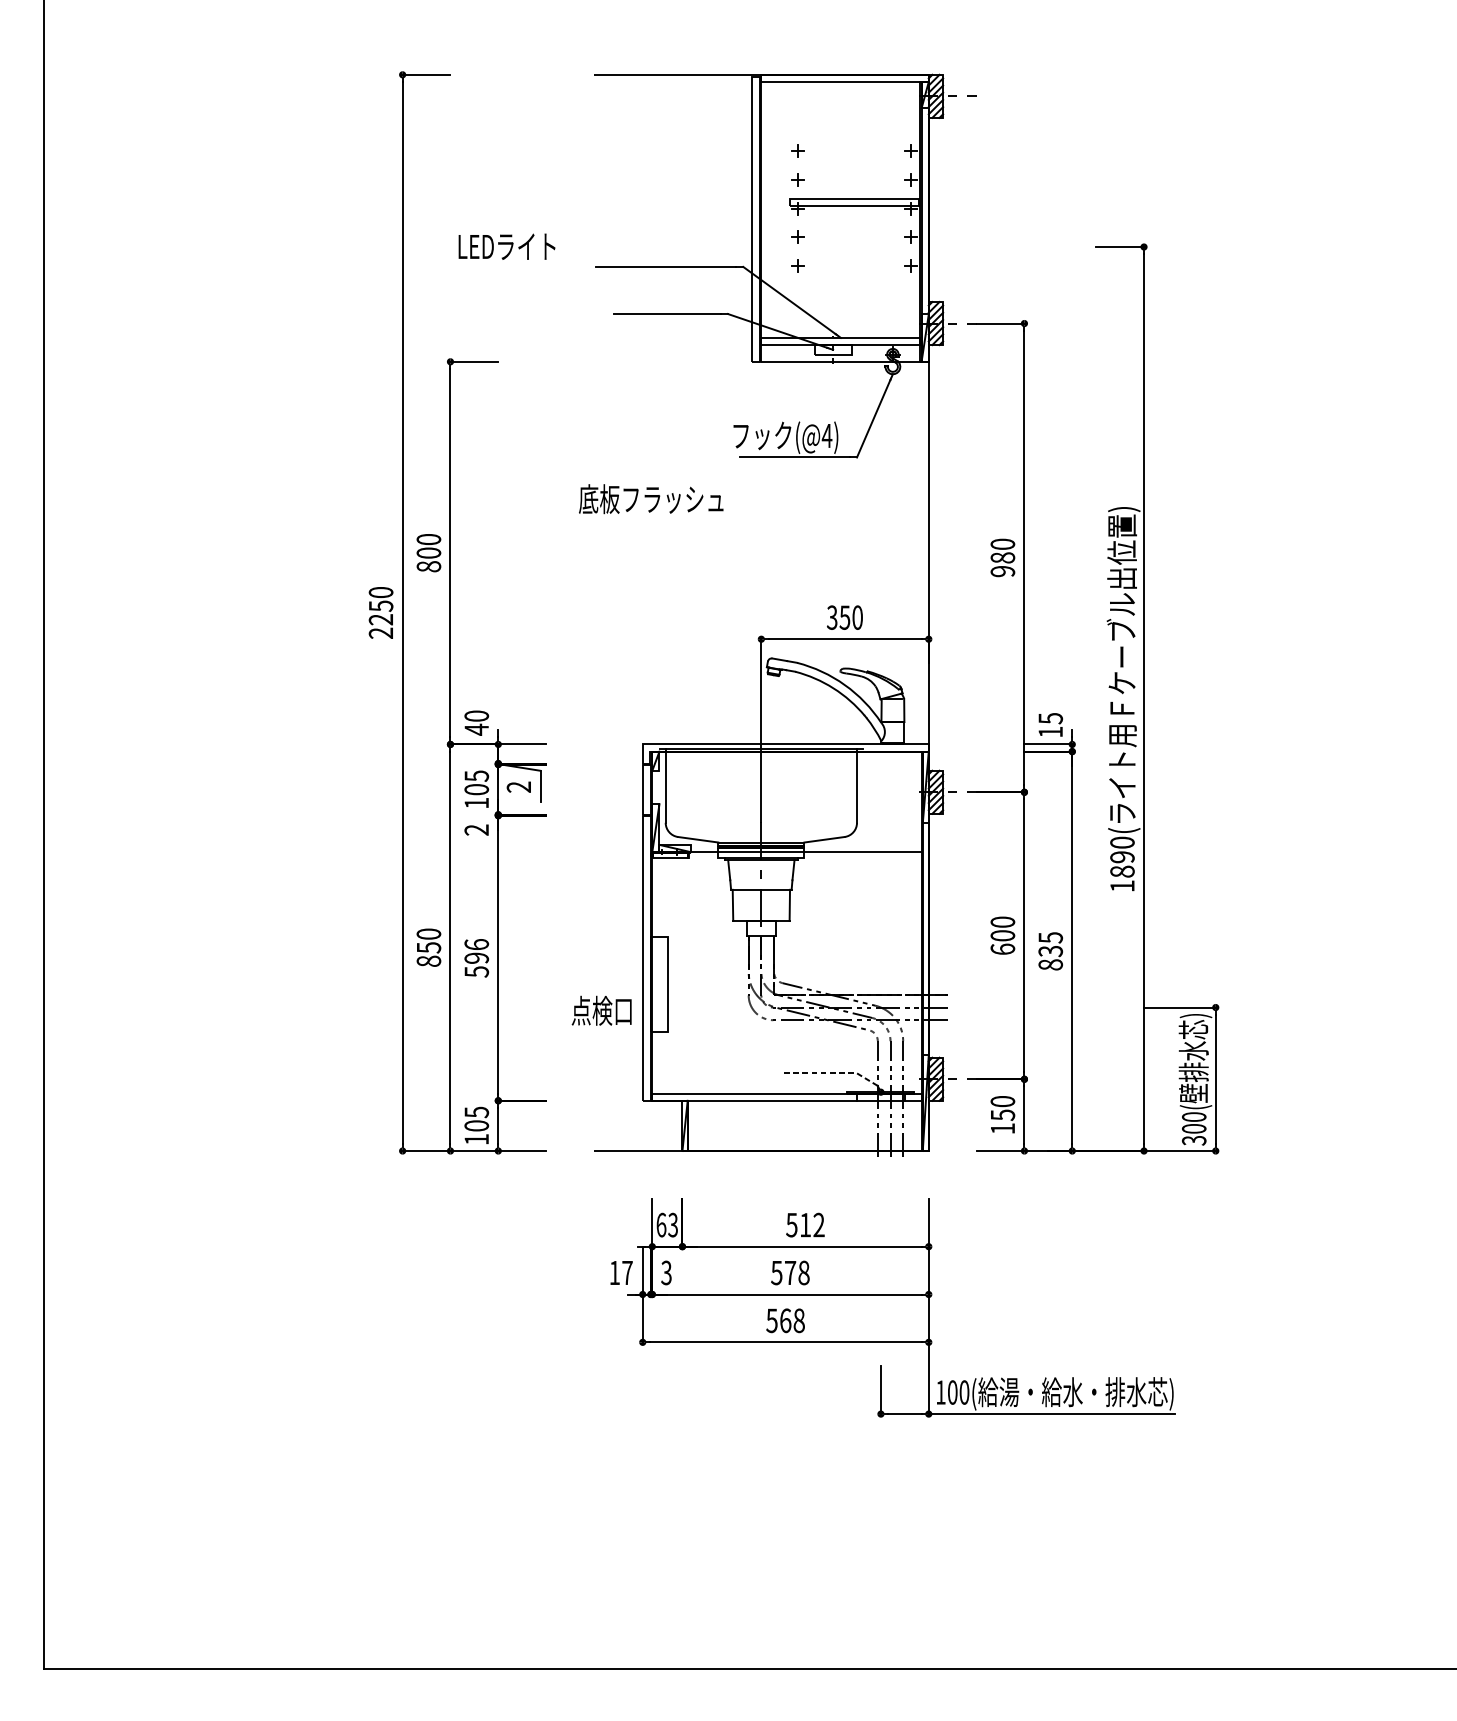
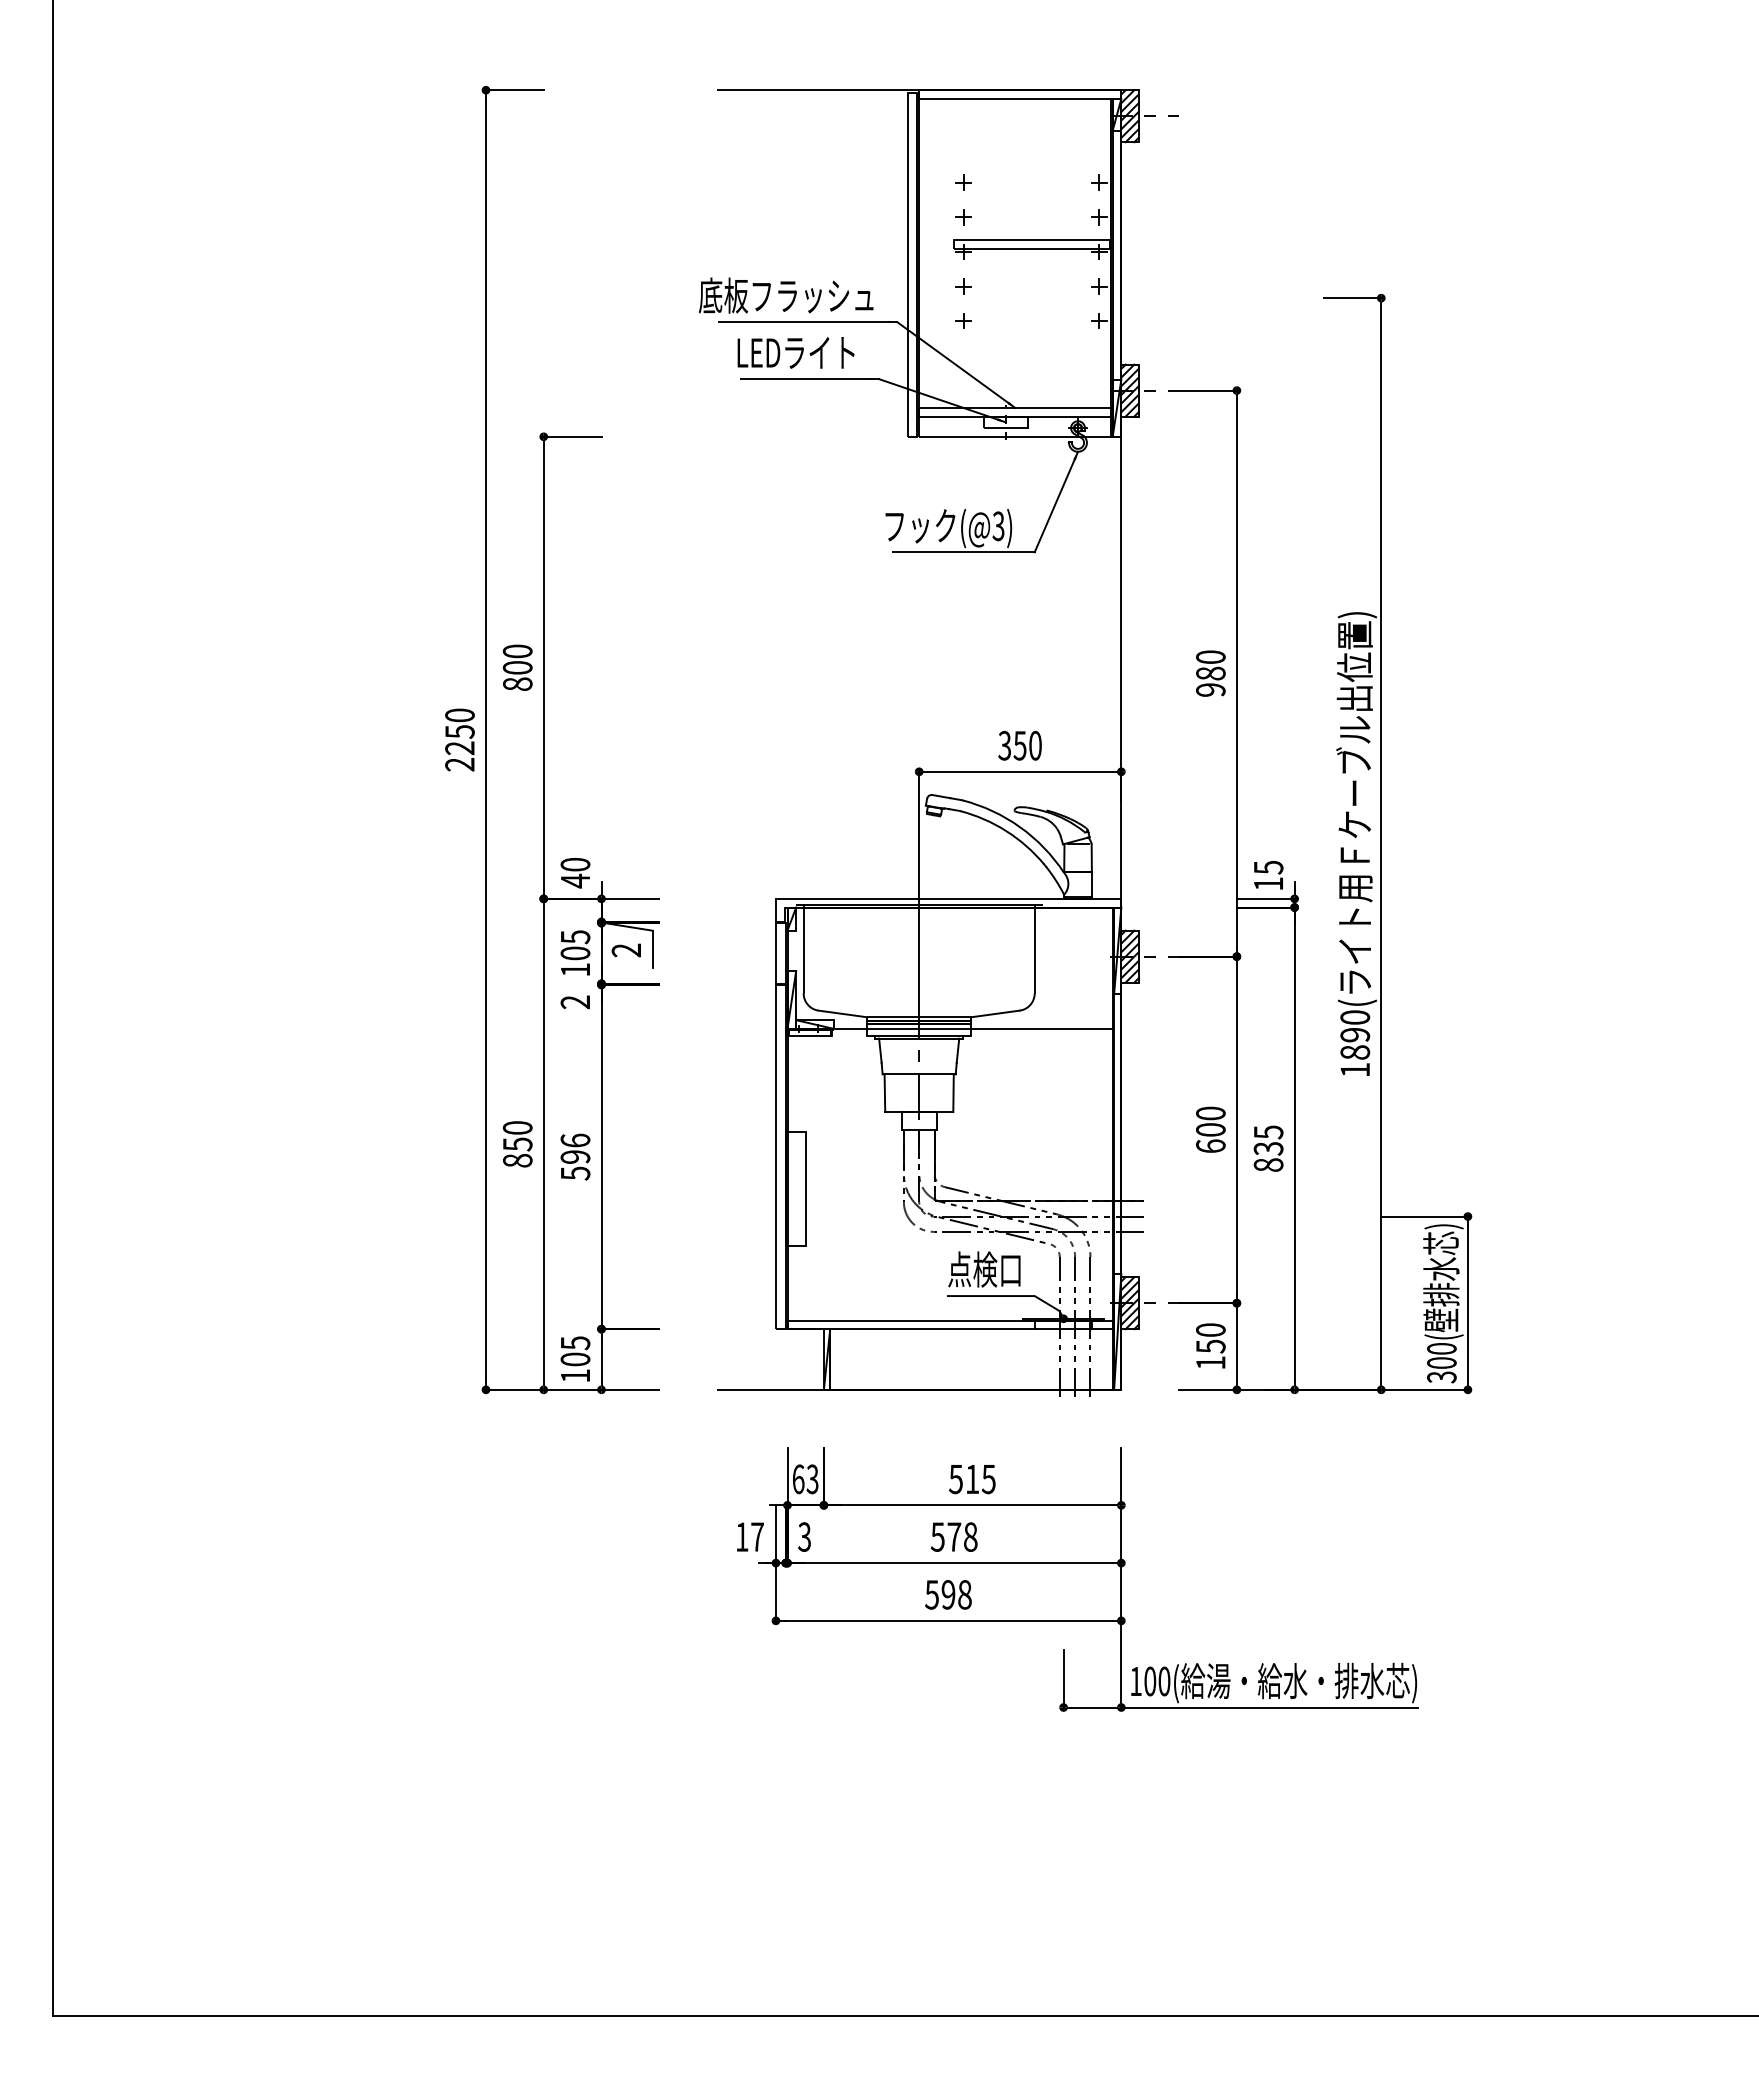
text: (506, 246) -> (795, 352), moved
text: (827, 436) -> (998, 526), (@4) -> (@3)
text: (650, 499) -> (785, 295), moved
text: (601, 1010) -> (984, 1269), moved
line: (832, 1073) -> (1005, 1296), dashed -> solid
text: (818, 1225) -> (988, 1479), 512 -> 515
text: (785, 1320) -> (948, 1594), 568 -> 598

